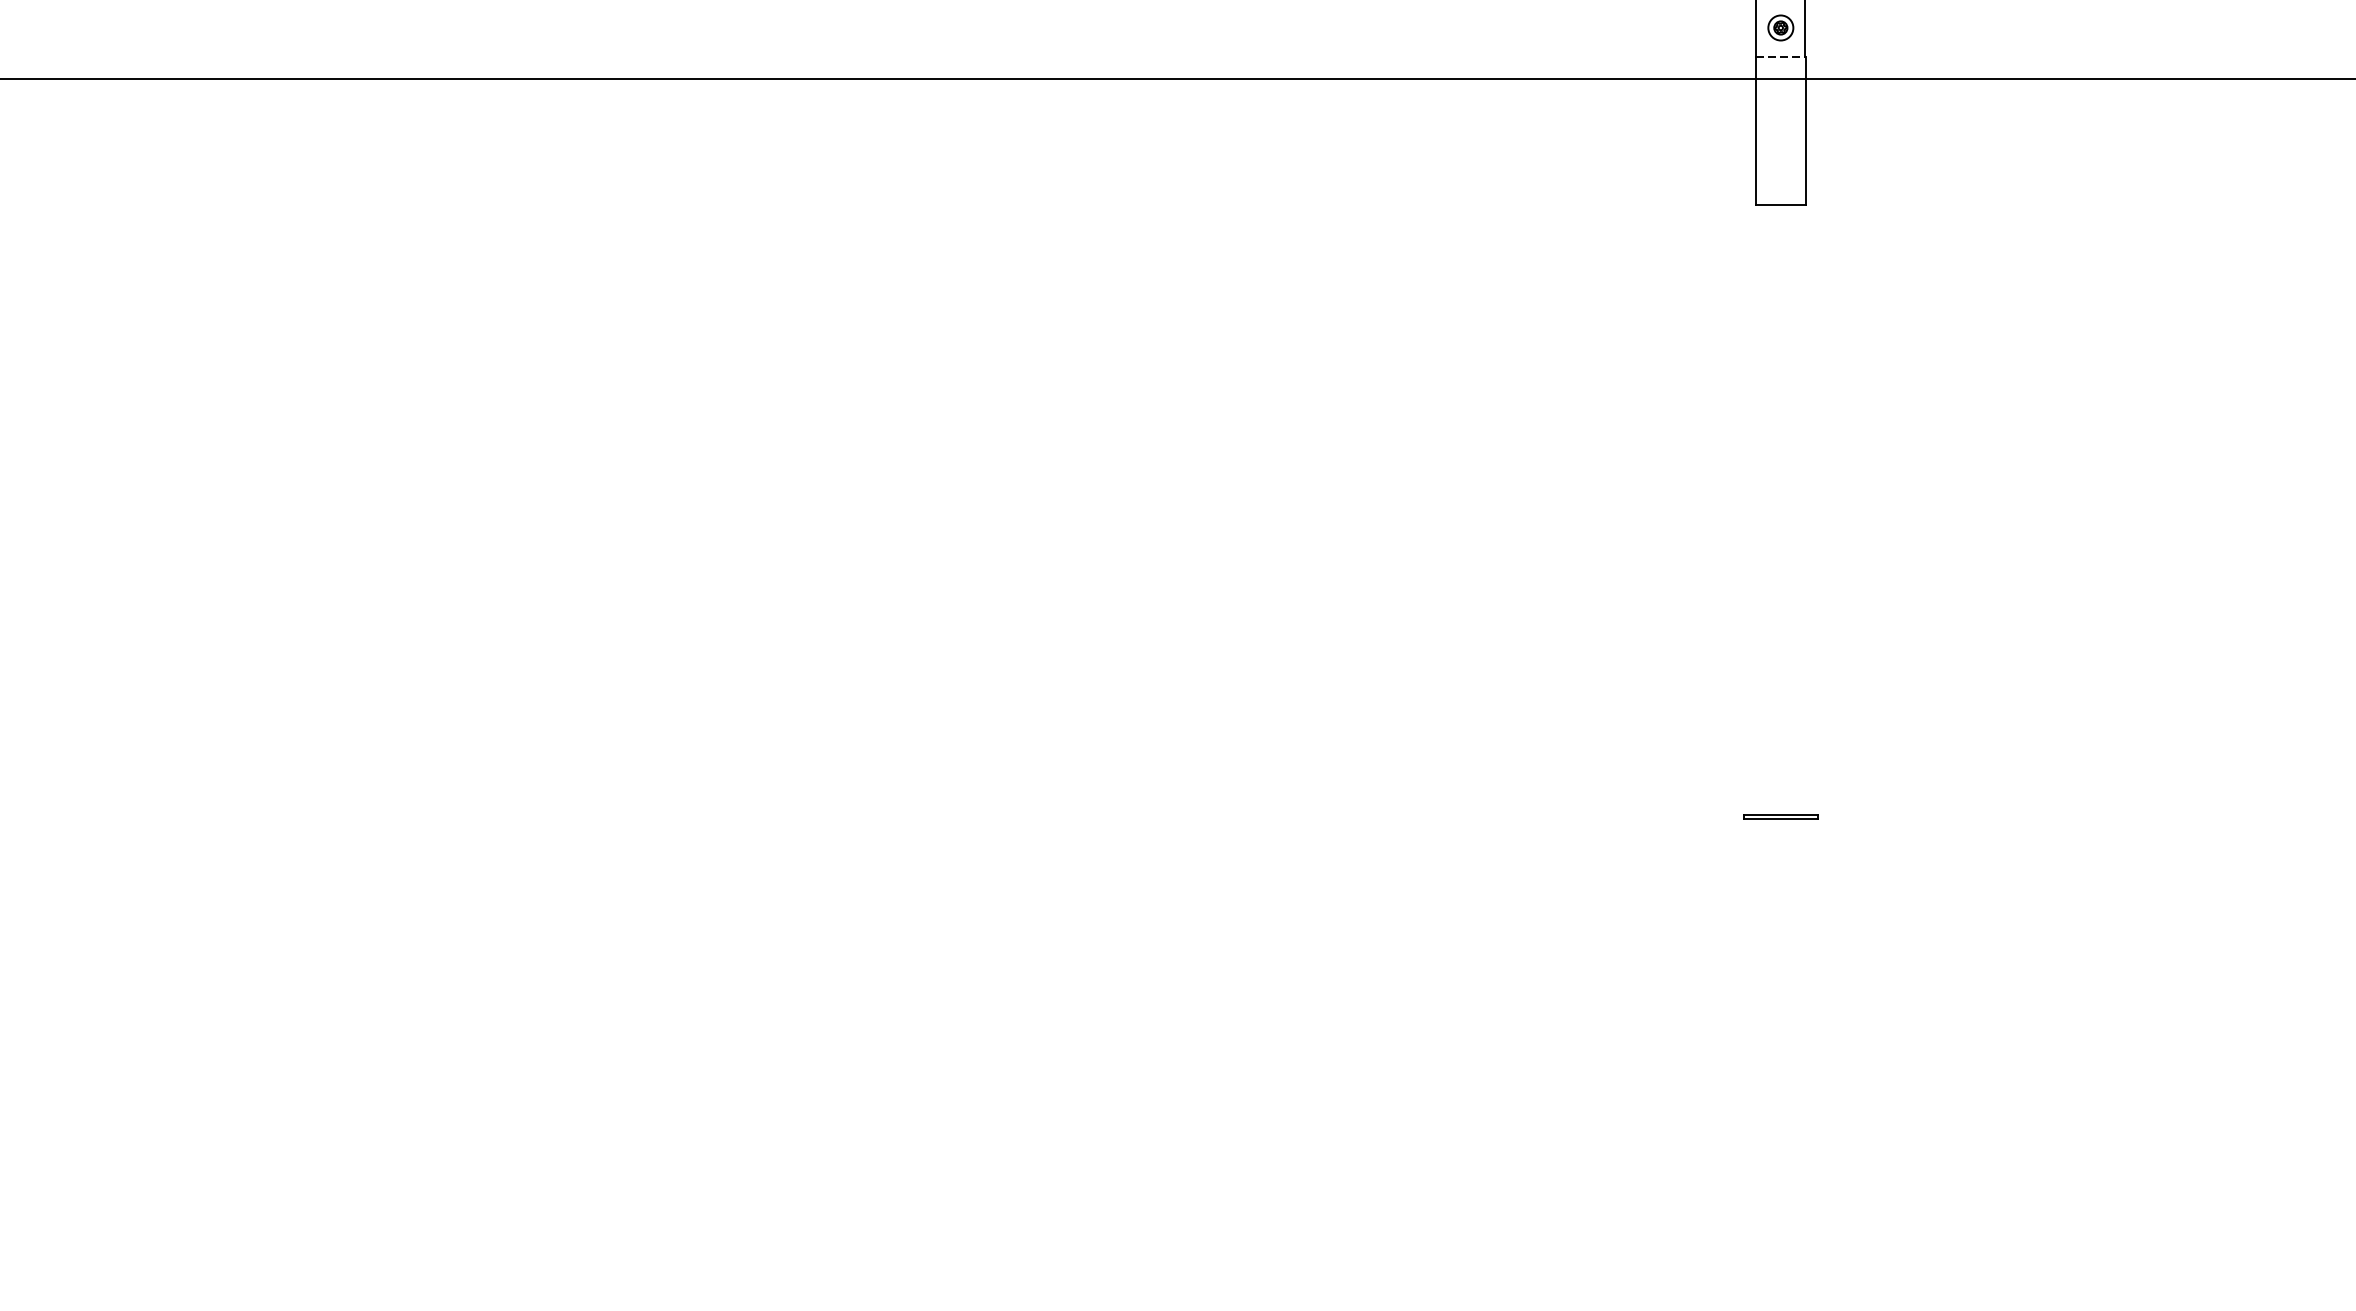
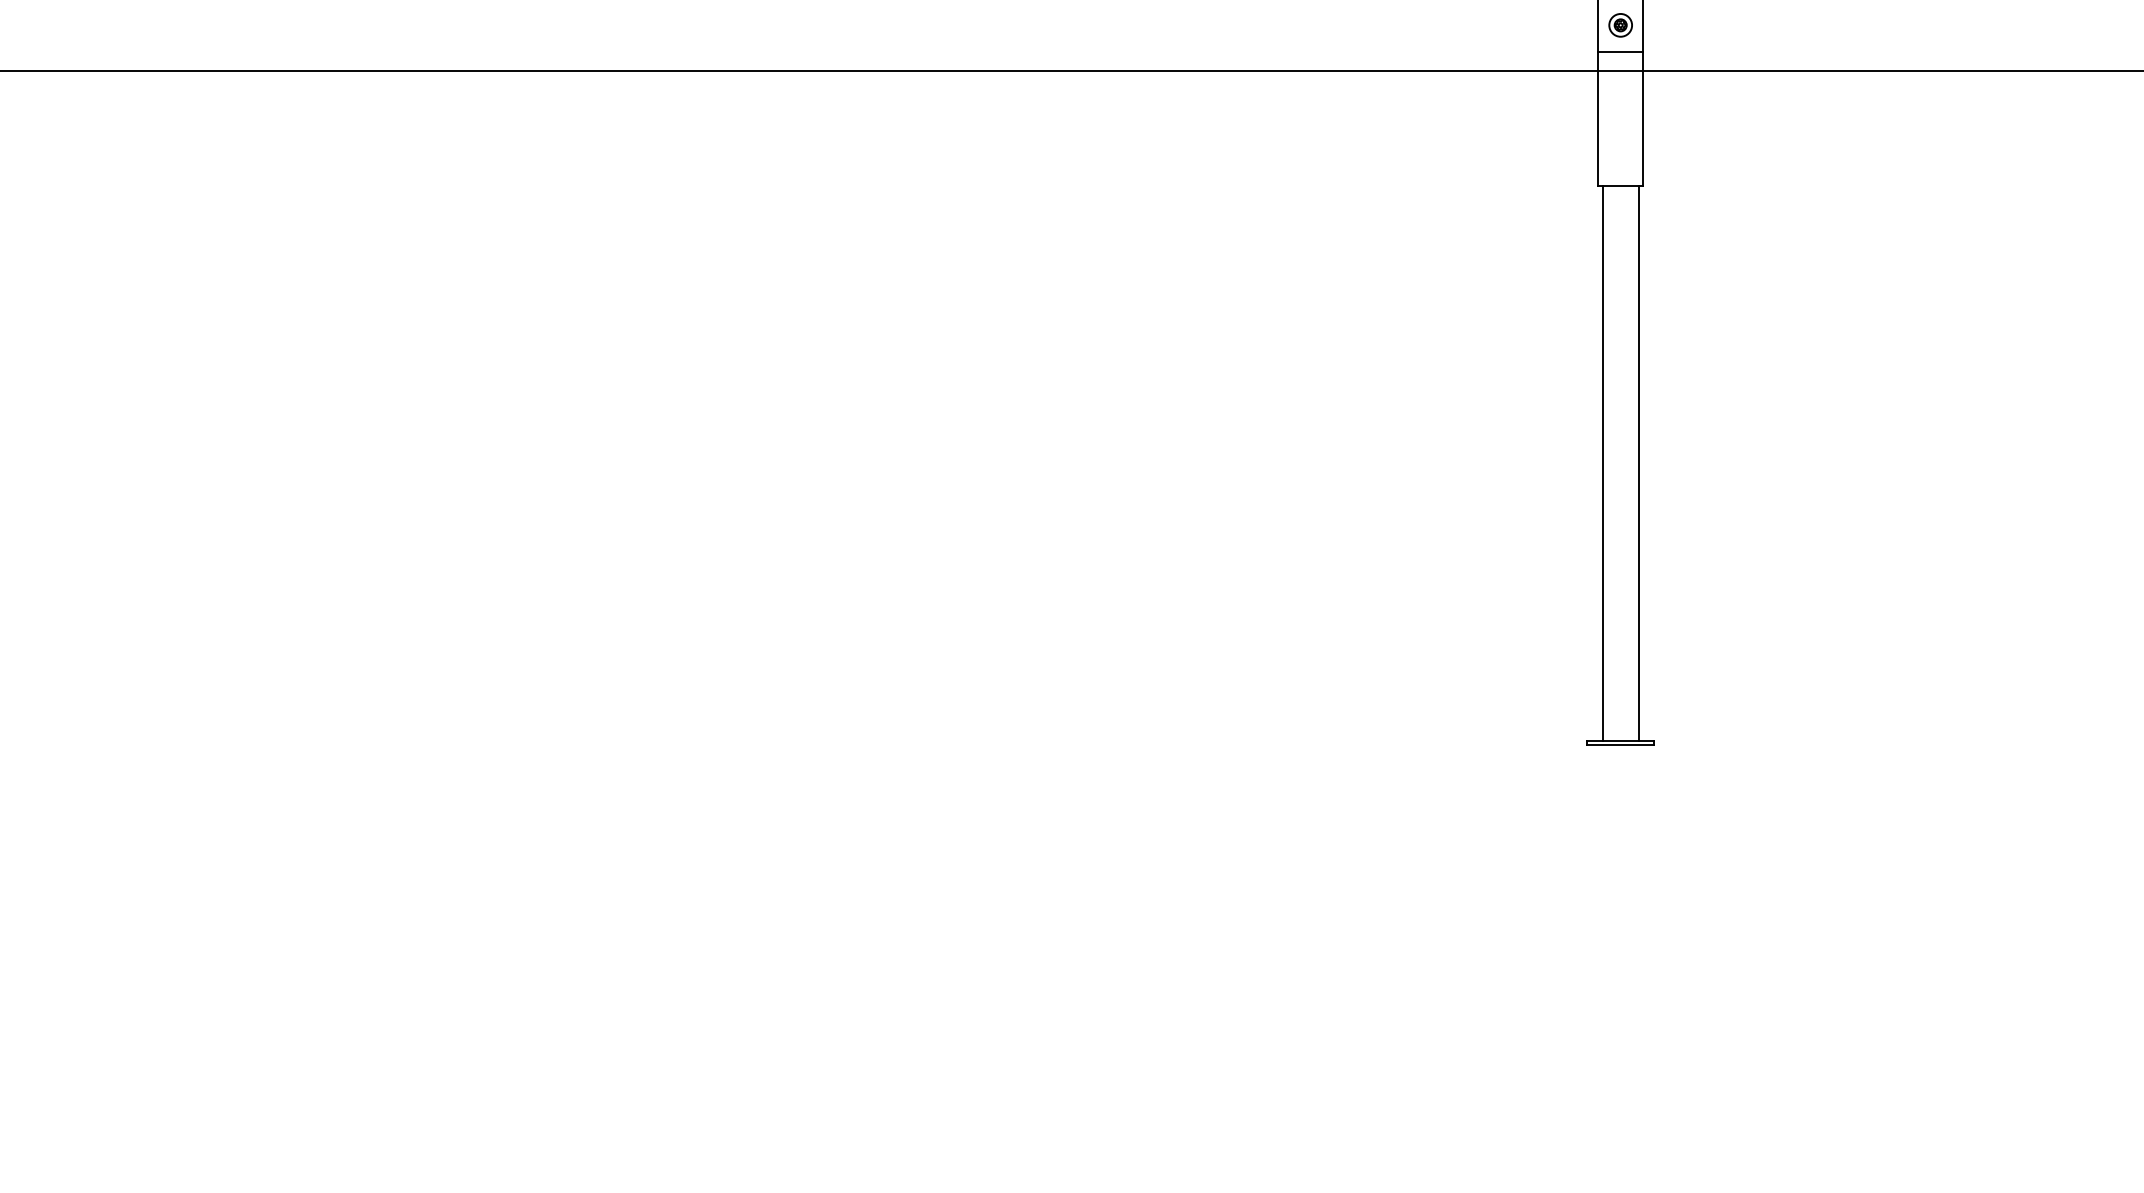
line: (1780, 57) -> (1620, 52), dashed -> solid
line: (1760, 509) -> (1602, 463), added
line: (1800, 509) -> (1638, 463), added

